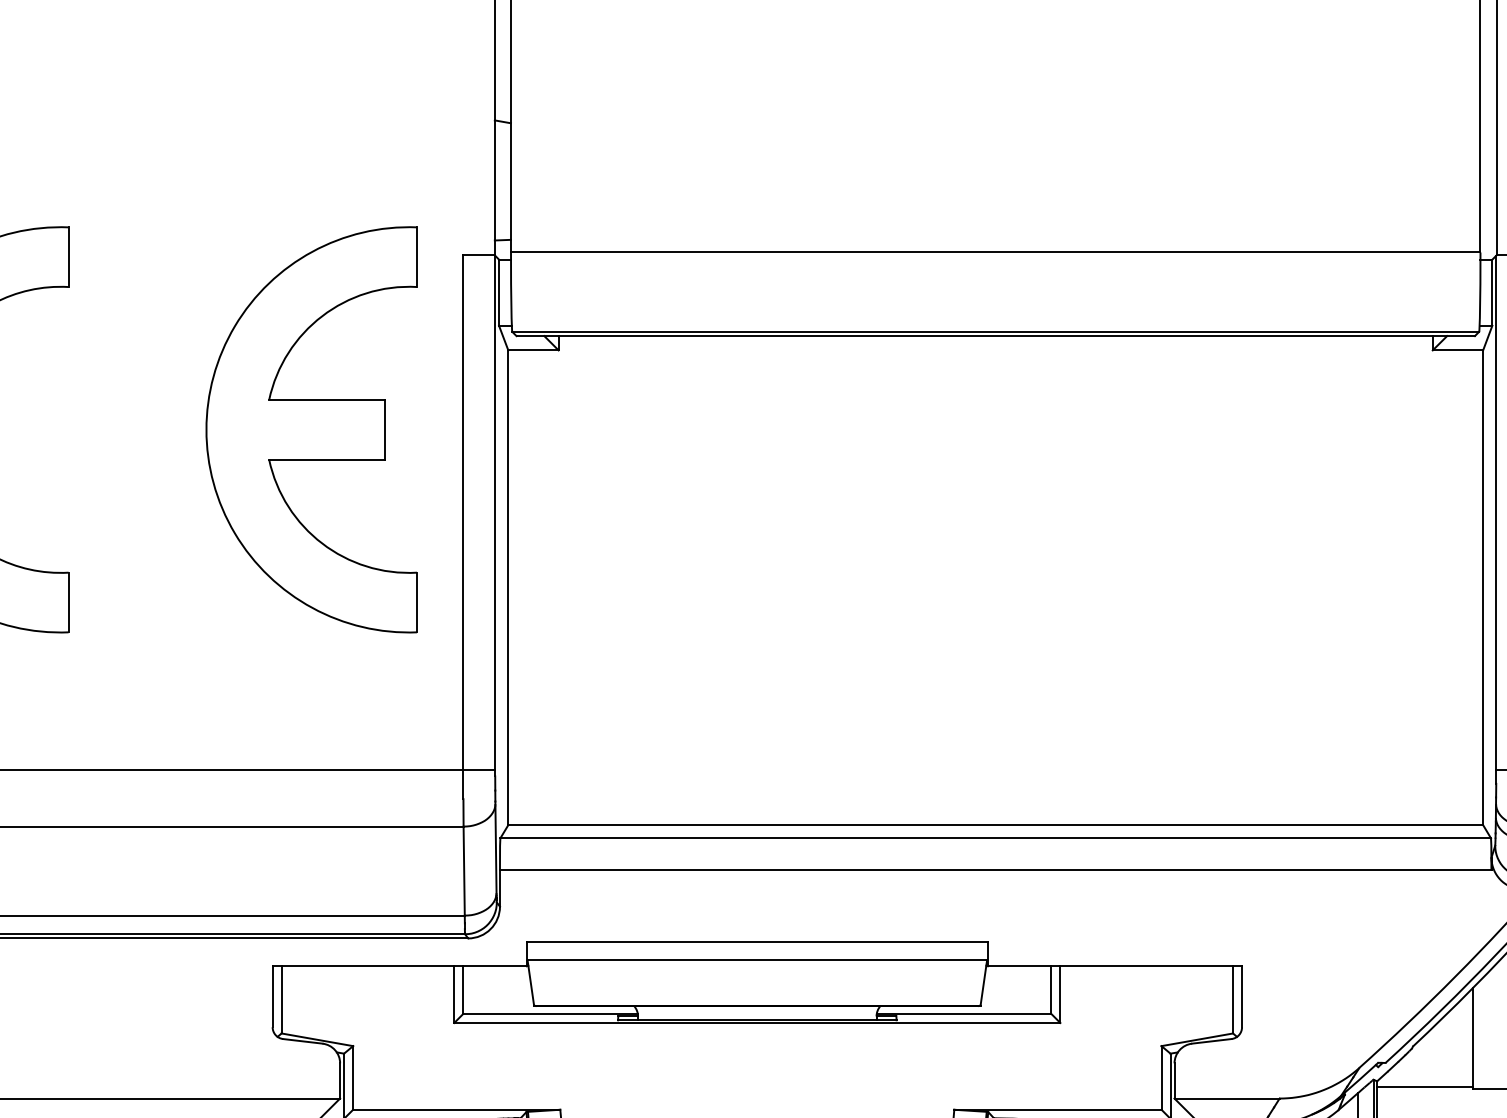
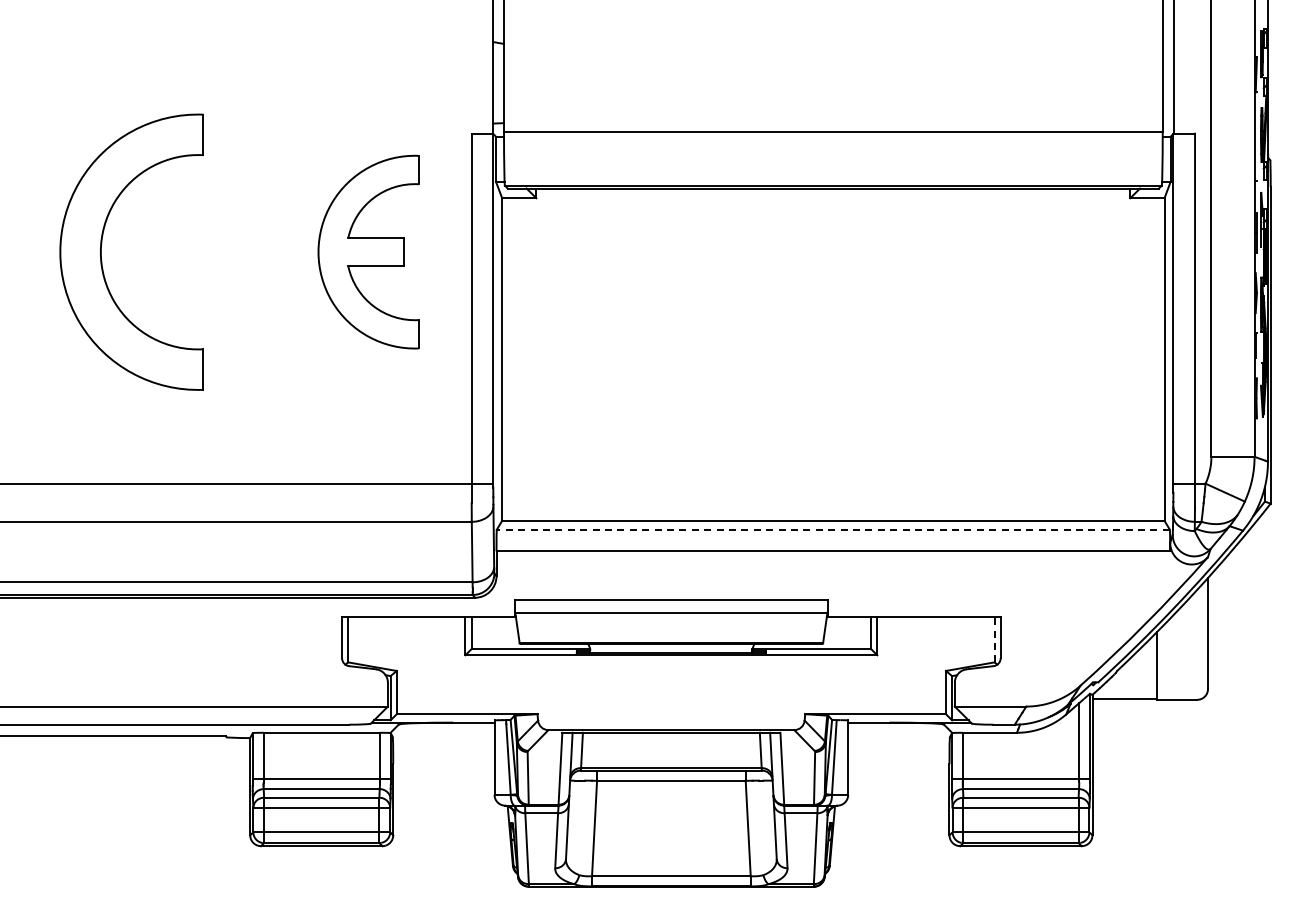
part: (311, 428) -> (368, 251), size x0.7
line: (995, 837) -> (833, 529), solid -> dashed
line: (1232, 999) -> (994, 639), solid -> dashed

